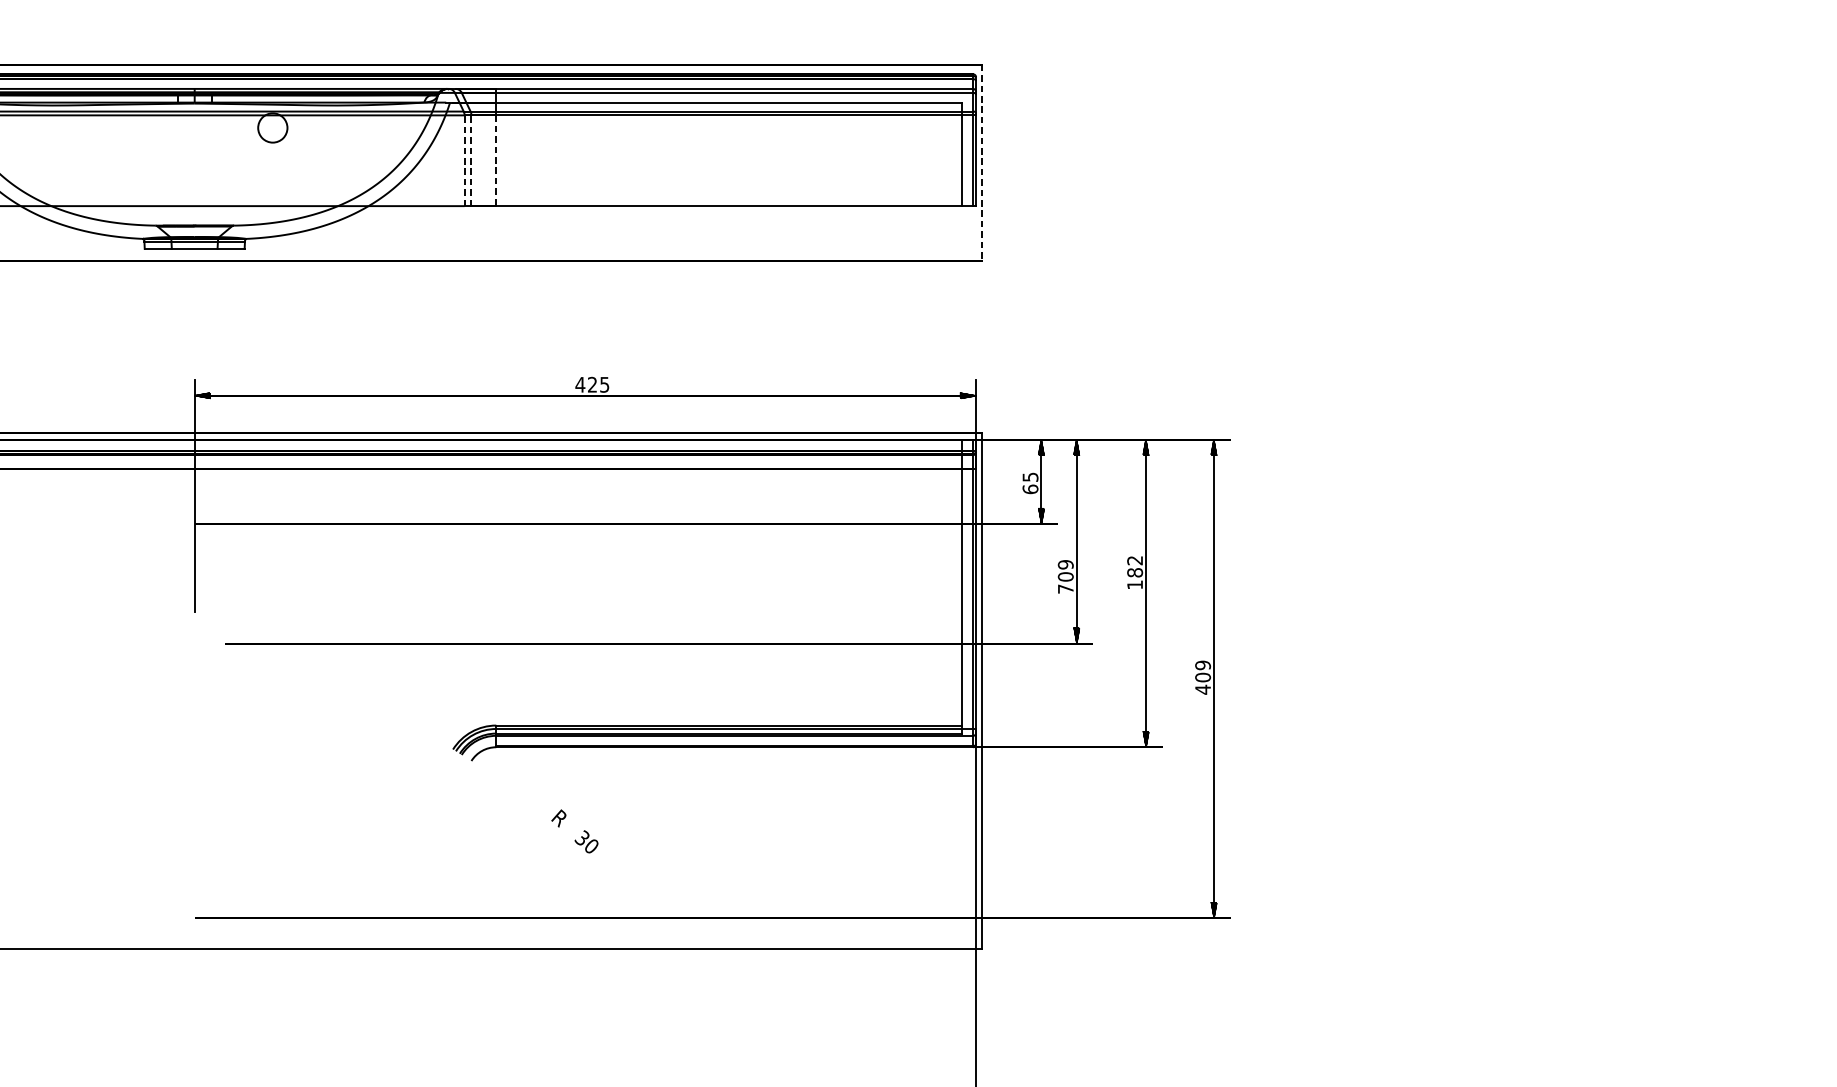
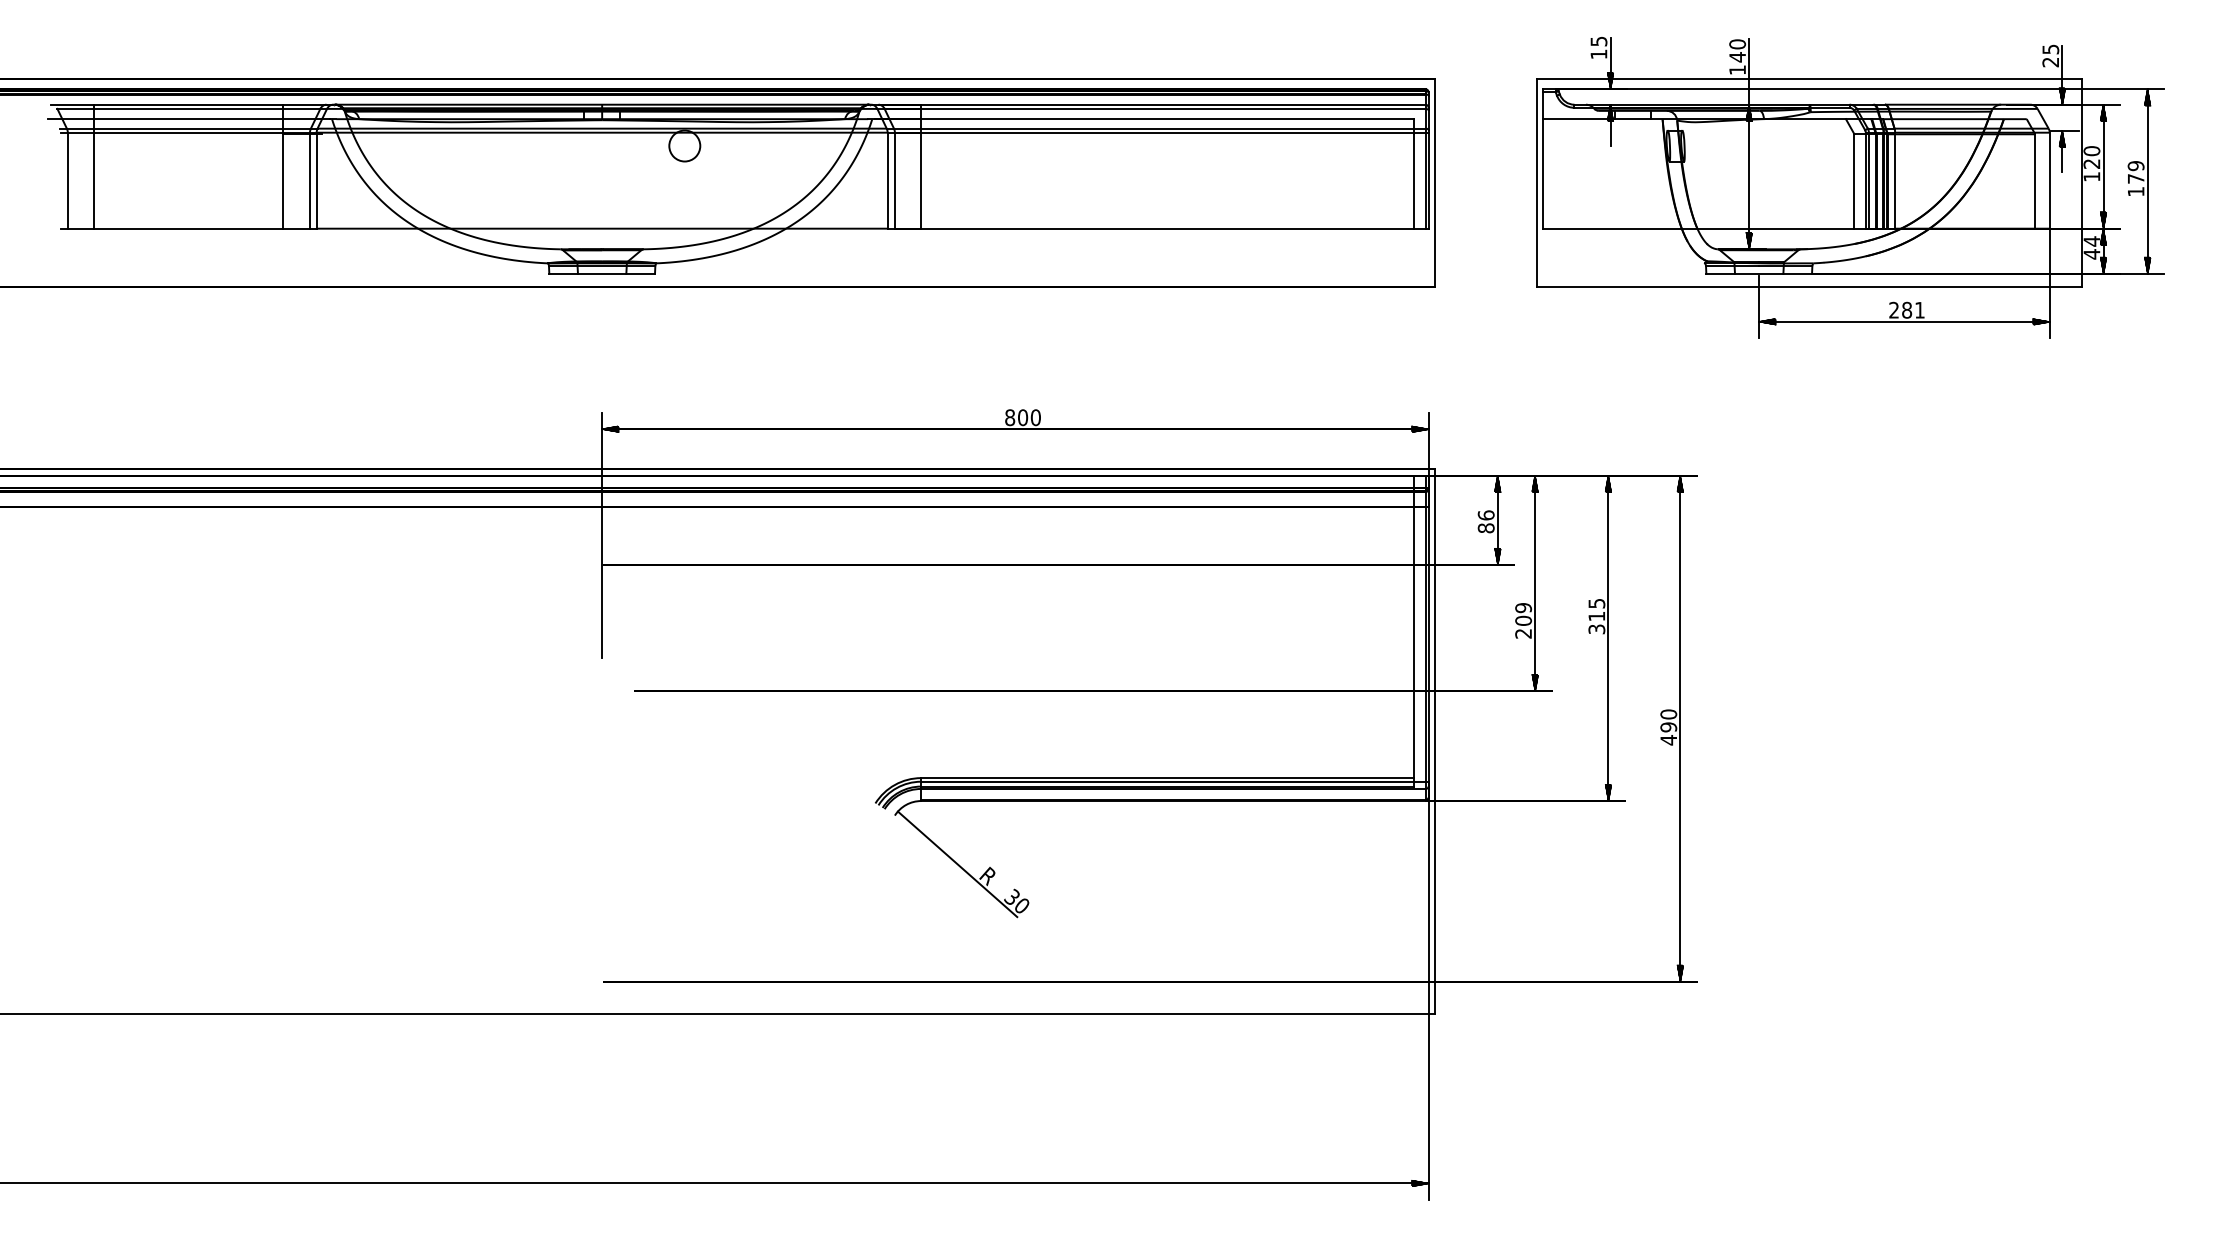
line: (464, 160) -> (887, 180), dashed -> solid
line: (471, 160) -> (894, 180), dashed -> solid
line: (496, 160) -> (921, 180), dashed -> solid
line: (982, 163) -> (1435, 183), dashed -> solid
part: (1374, 167) -> (1850, 187), added
text: (592, 384) -> (1022, 417), 425 -> 800
text: (1029, 482) -> (1485, 521), 65 -> 86
text: (1134, 572) -> (1596, 616), 182 -> 315
text: (1065, 588) -> (1523, 633), 709 -> 209
text: (1202, 671) -> (1668, 720), 409 -> 490
line: (530, 807) -> (957, 864), added

